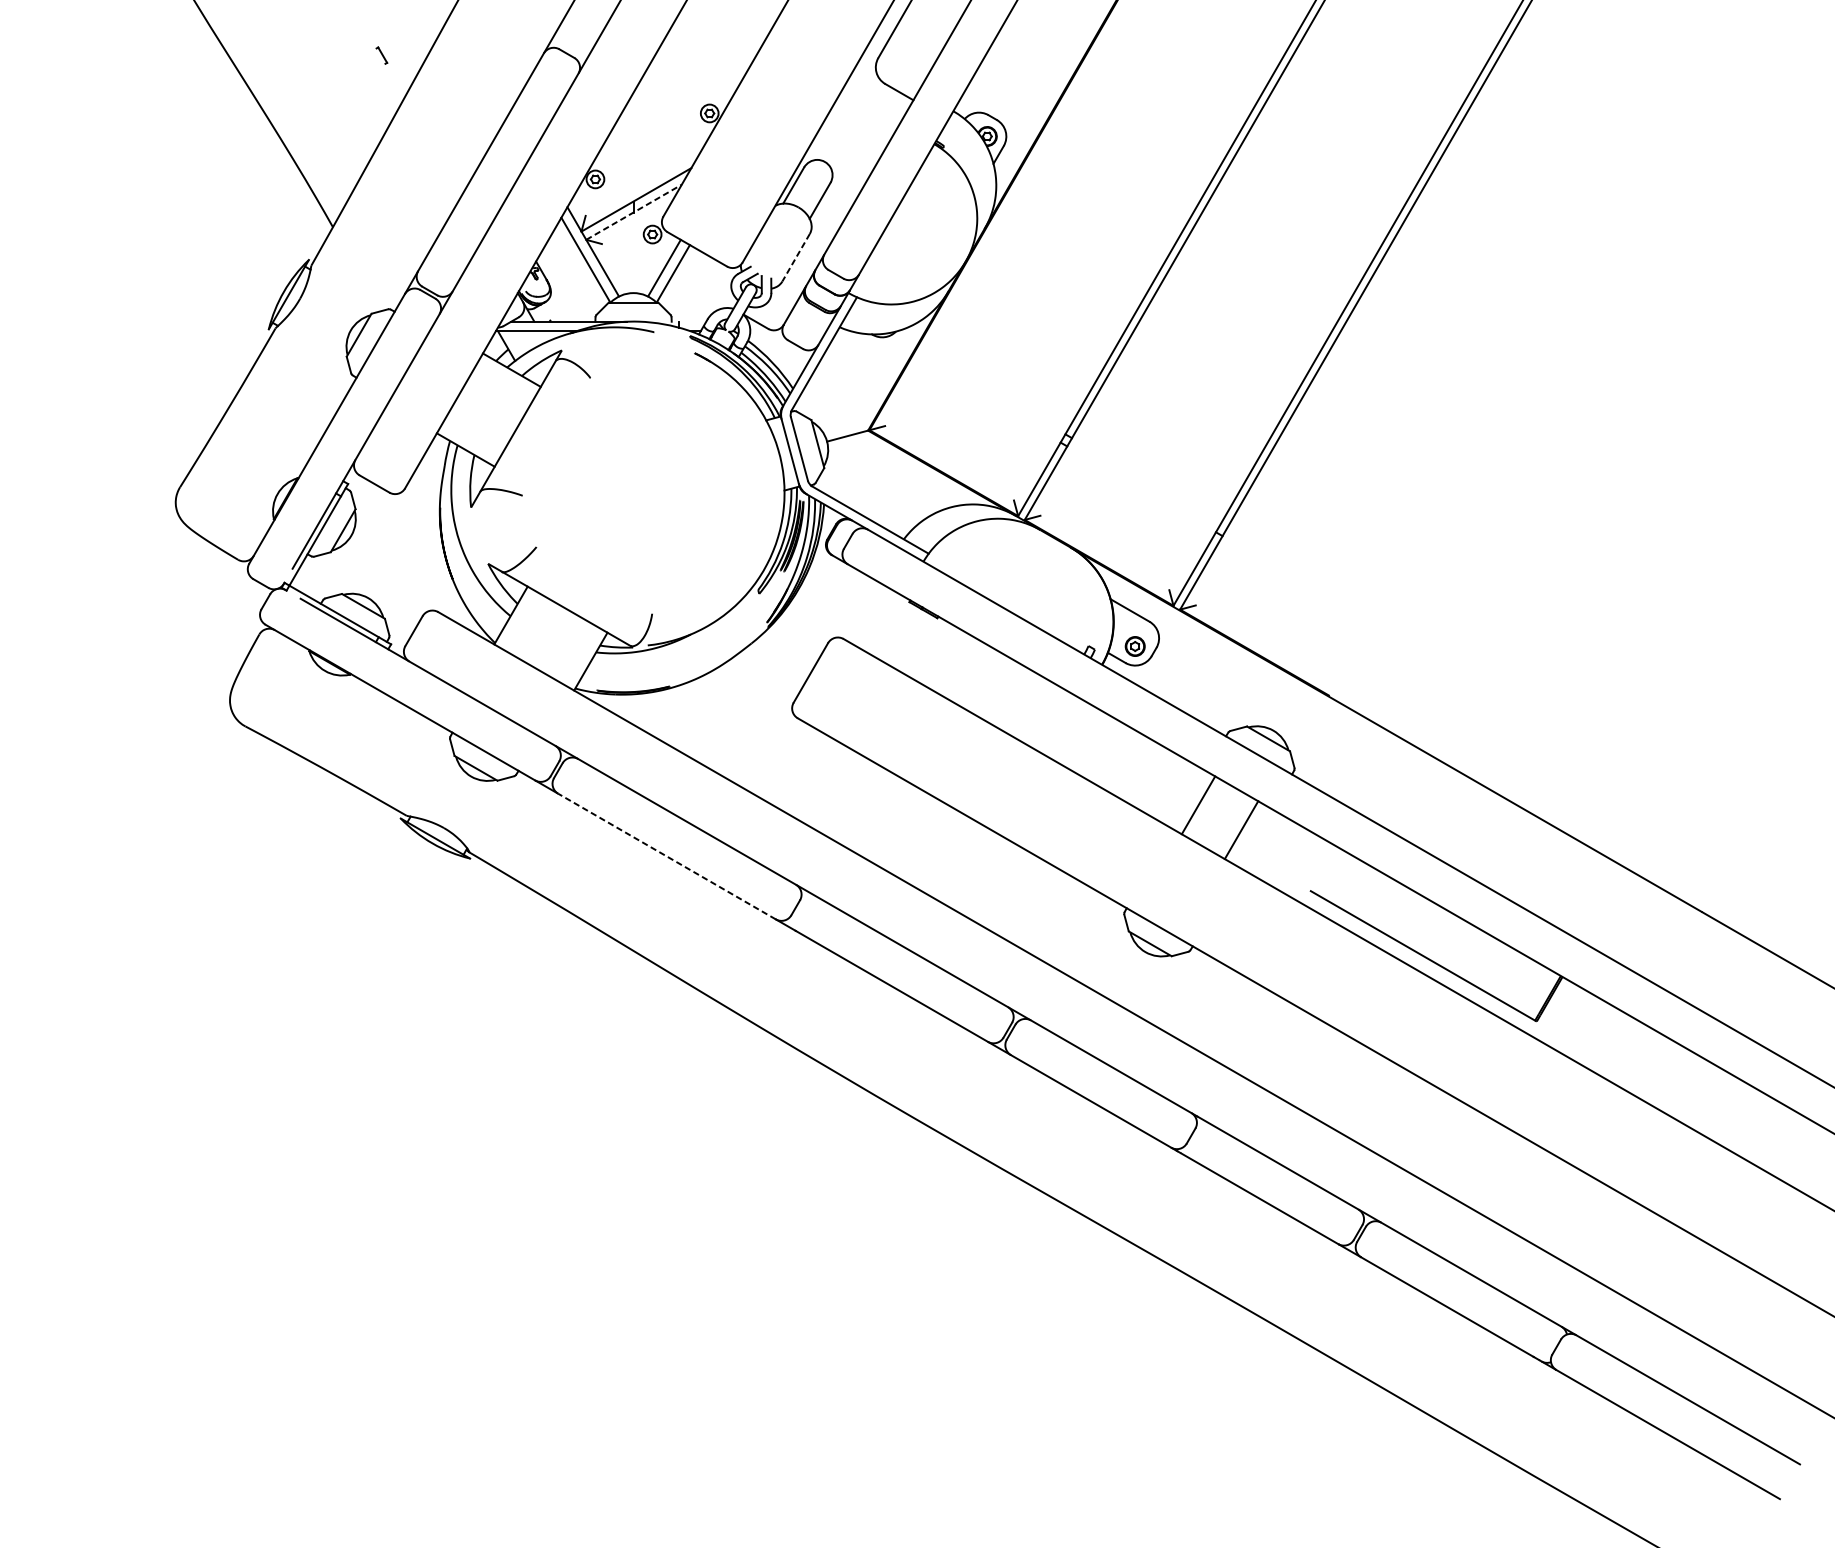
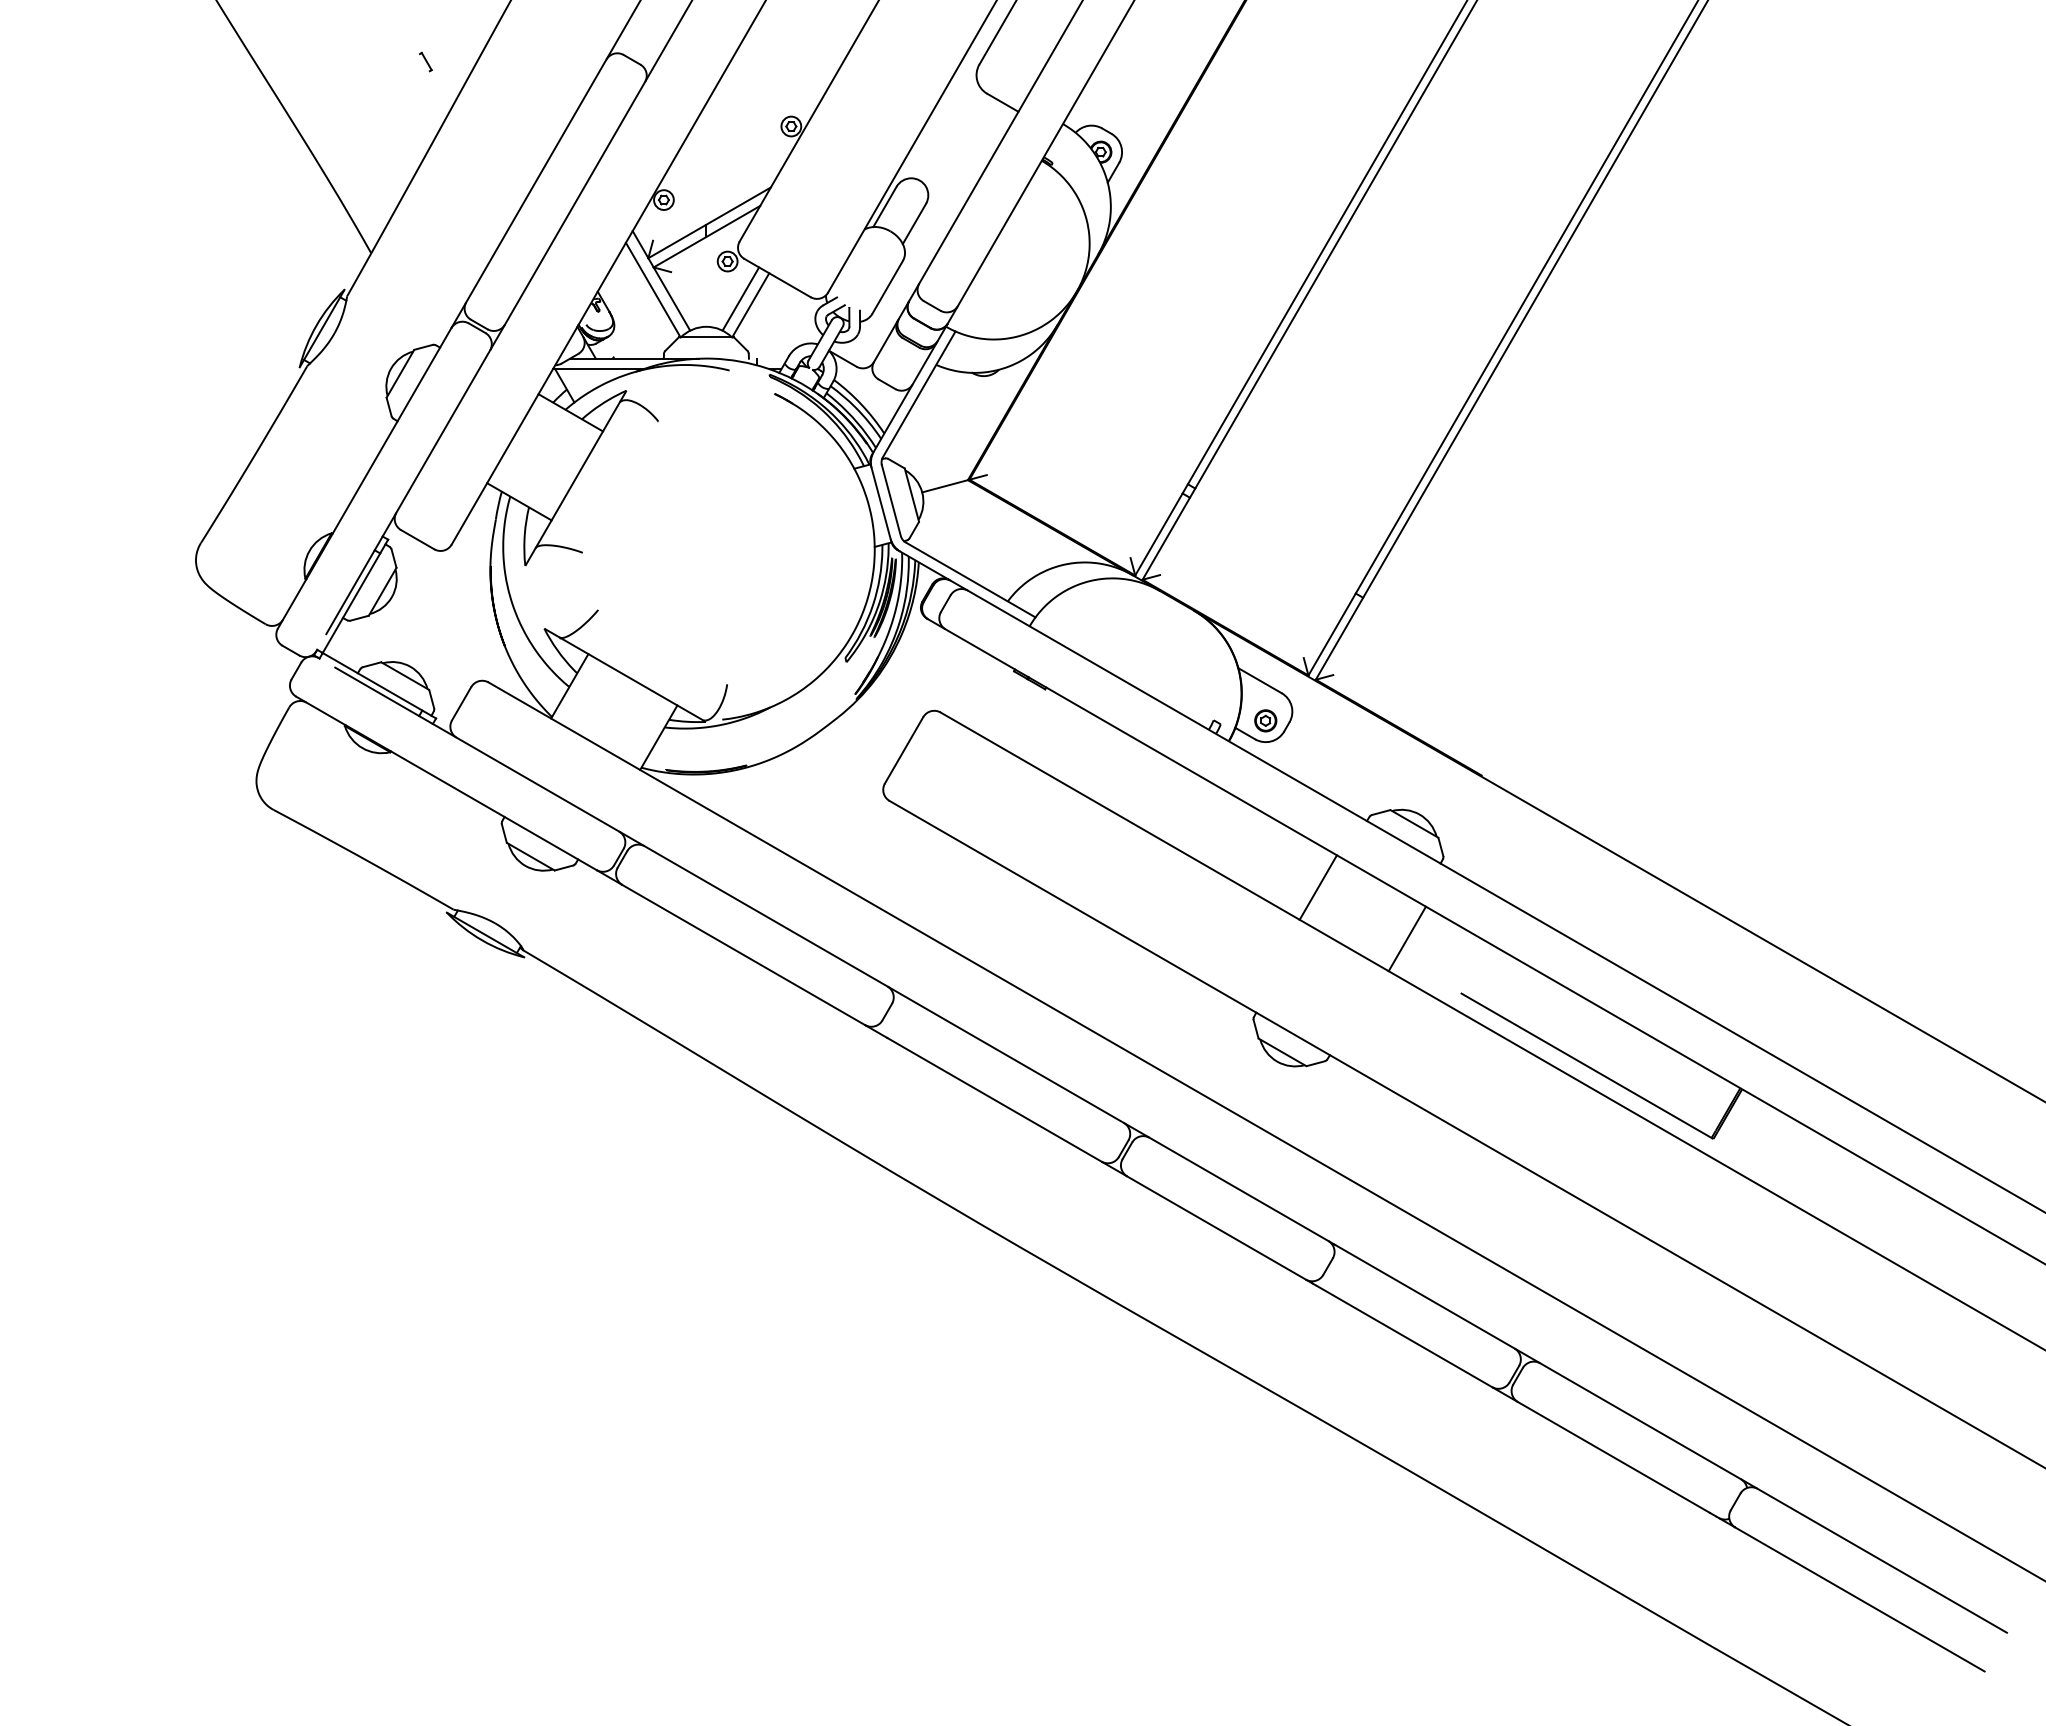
line: (633, 212) -> (706, 236), dashed -> solid
line: (795, 257) -> (887, 287), dashed -> solid
line: (1197, 804) -> (1406, 938), moved
line: (1240, 830) -> (1317, 887), moved
line: (666, 856) -> (743, 954), dashed -> solid

